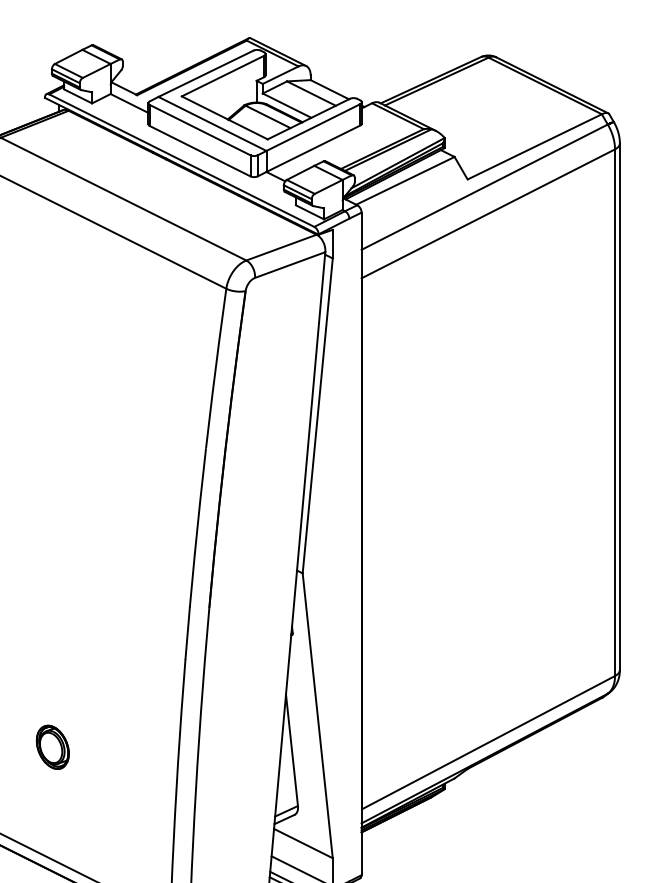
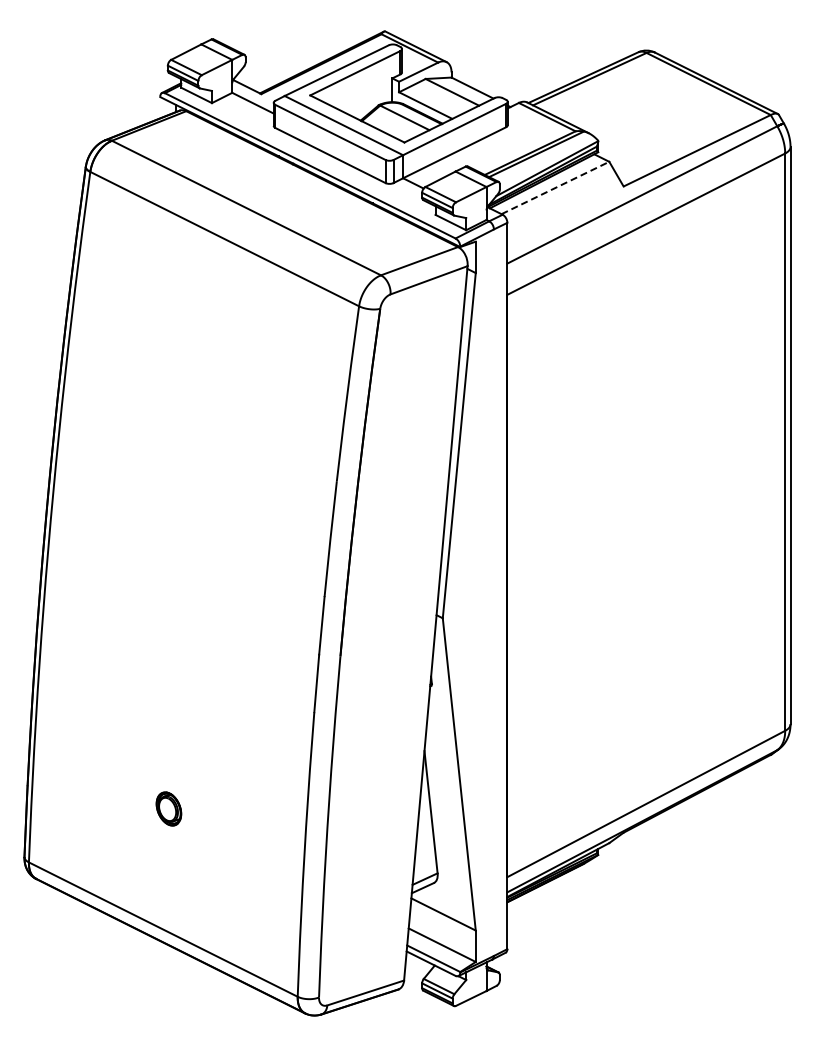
line: (405, 180) -> (555, 187), solid -> dashed
part: (52, 746) -> (168, 808), size x0.7

